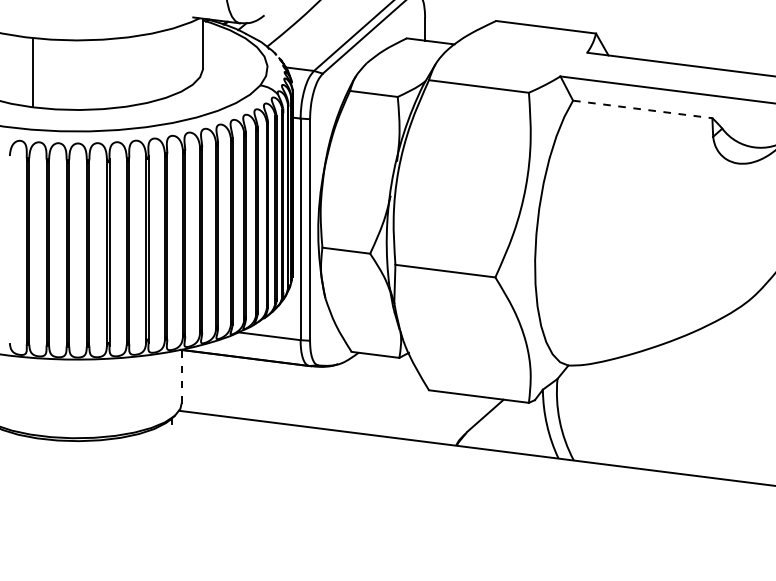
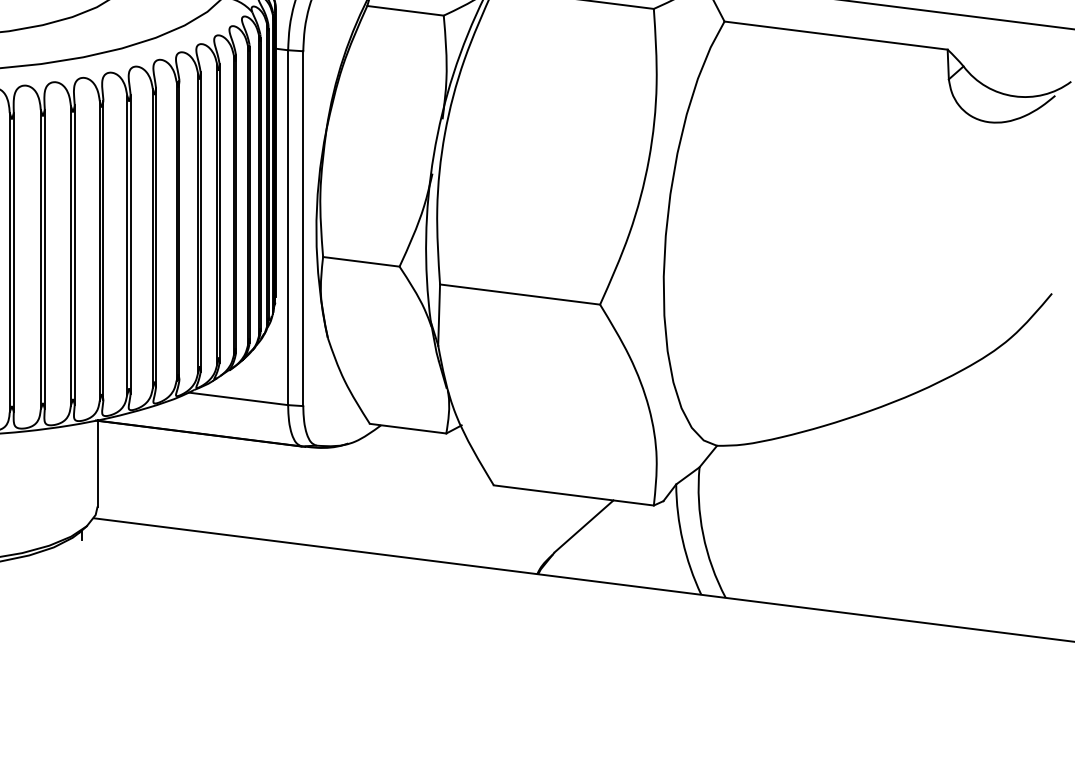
line: (643, 109) -> (837, 35), dashed -> solid
line: (181, 376) -> (97, 463), dashed -> solid

